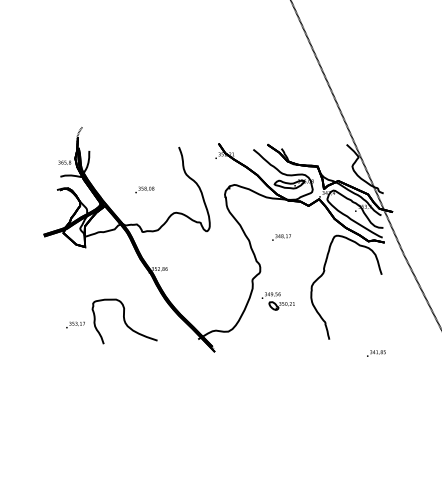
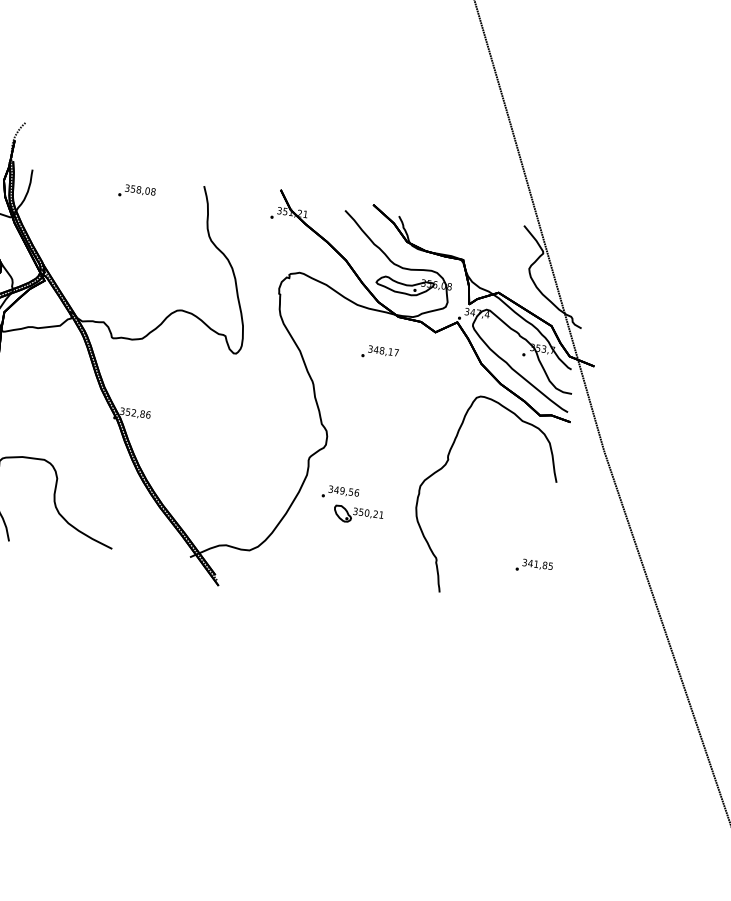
text: (144, 189) -> (136, 191), moved
text: (281, 237) -> (379, 352), moved
text: (376, 353) -> (534, 566), moved

